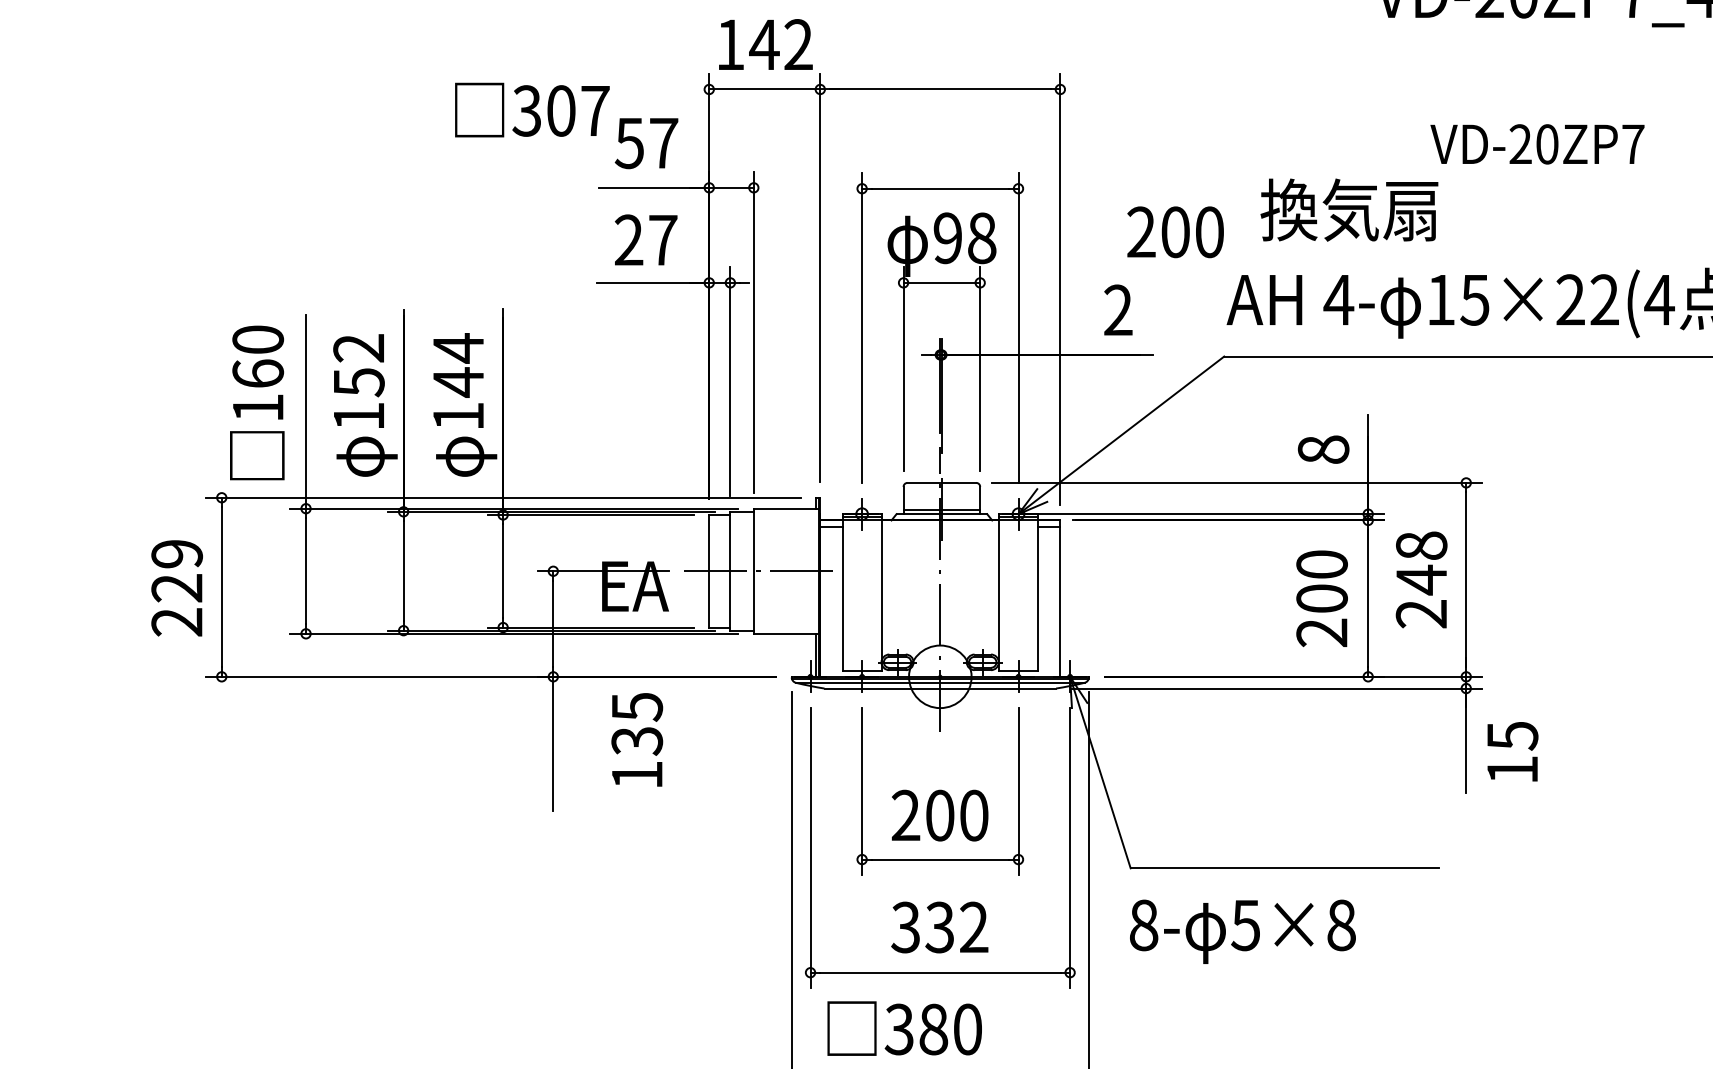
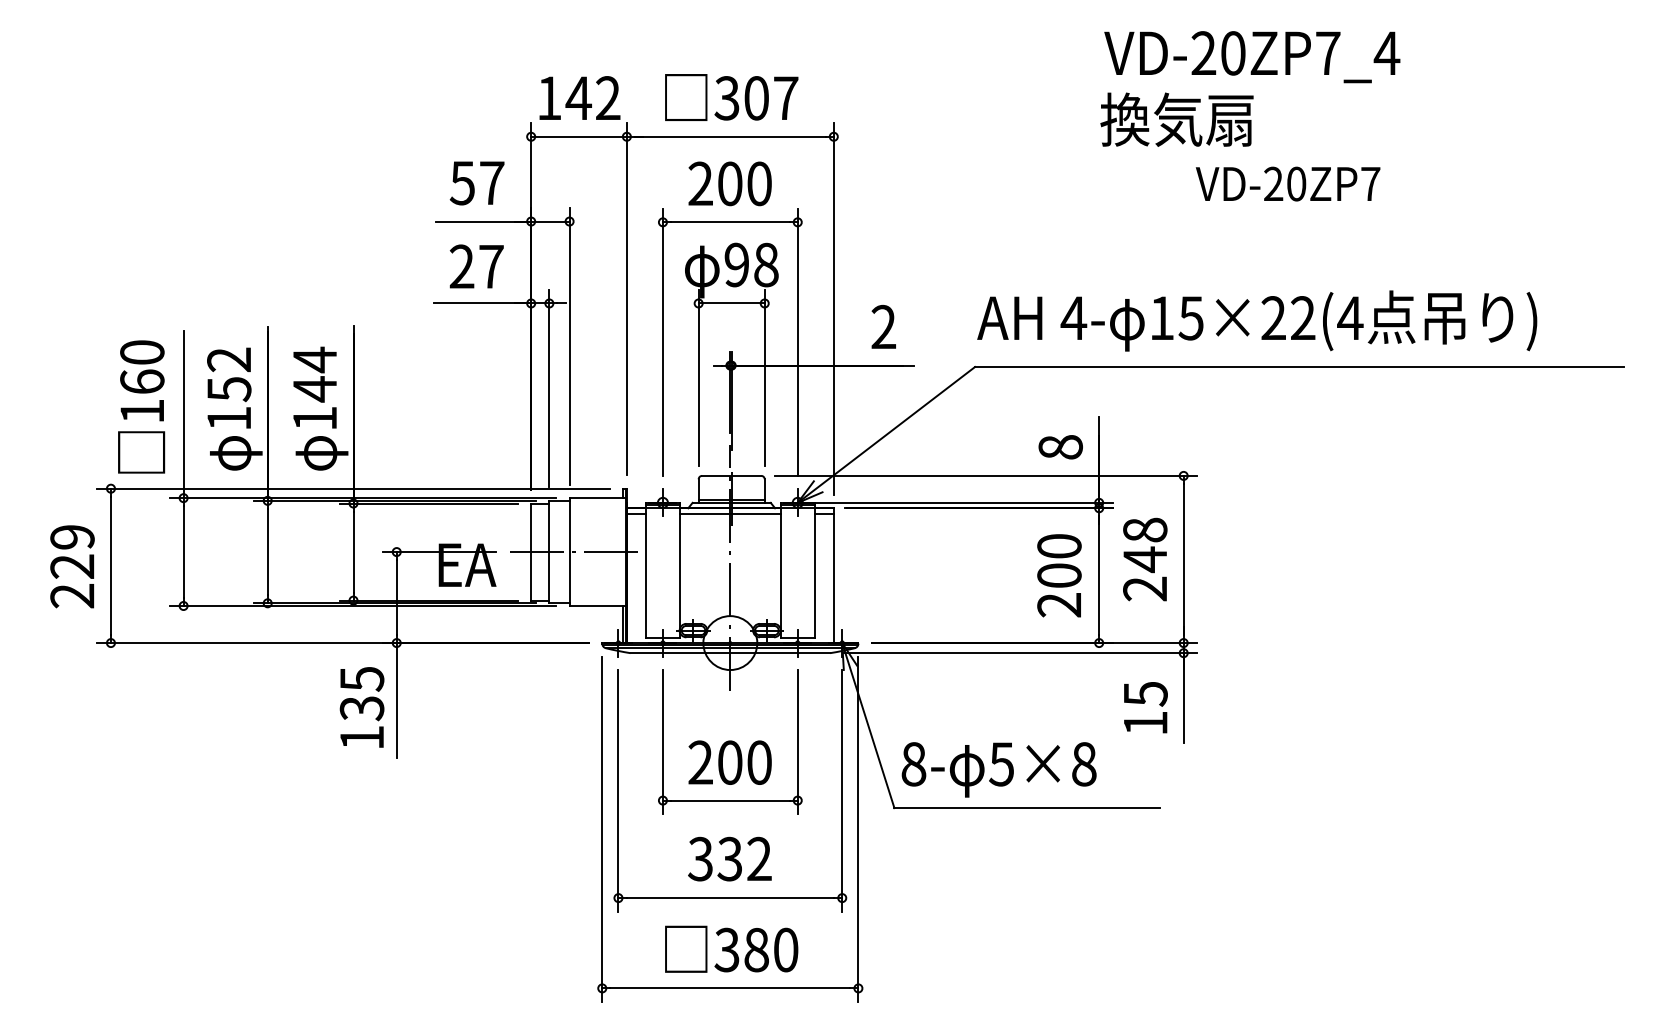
text: (532, 110) -> (731, 97), moved
text: (1536, 143) -> (1287, 183), moved
text: (1348, 209) -> (1176, 119), moved
text: (1174, 231) -> (729, 183), moved
line: (939, 526) -> (729, 513), added
text: (636, 739) -> (361, 707), moved
text: (1512, 751) -> (1145, 707), moved
text: (1242, 931) -> (998, 769), moved
text: (904, 1027) -> (731, 948), moved

